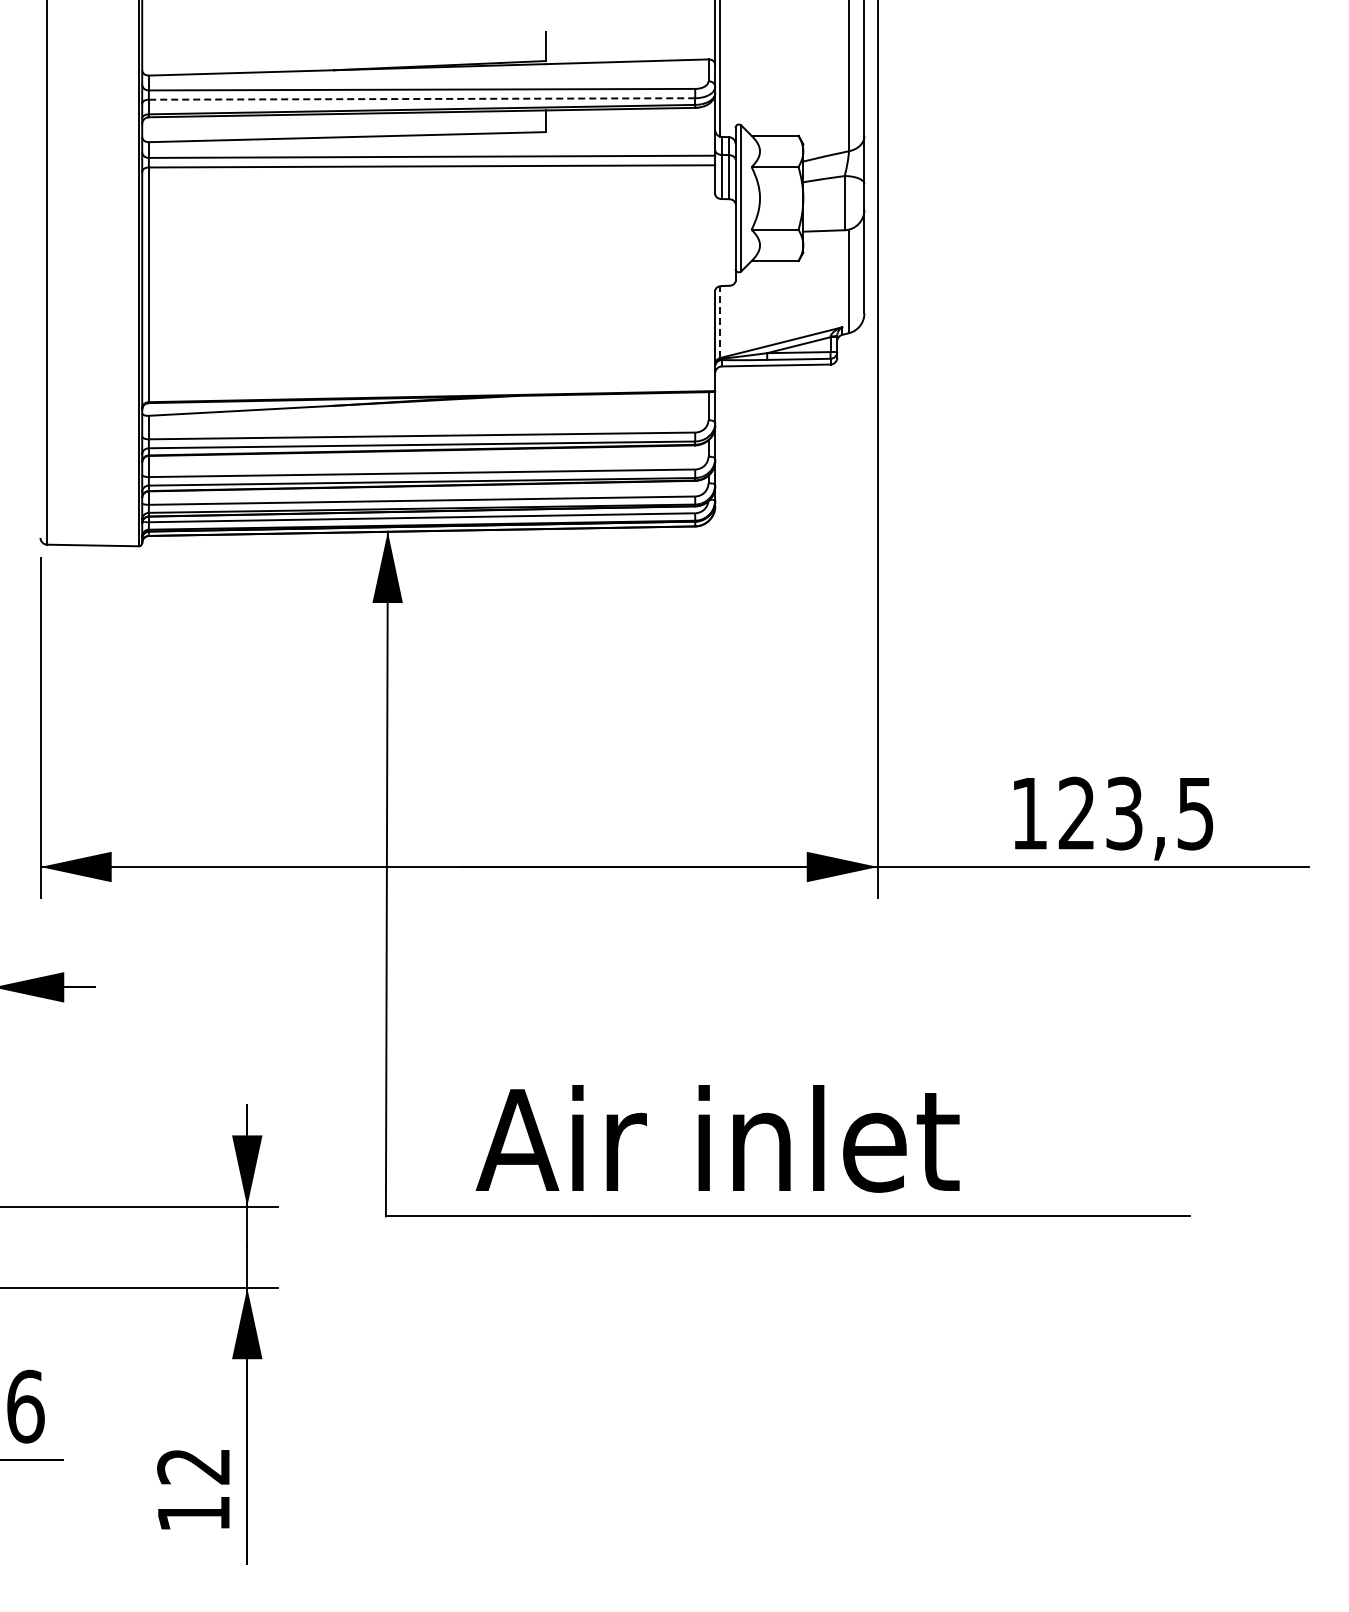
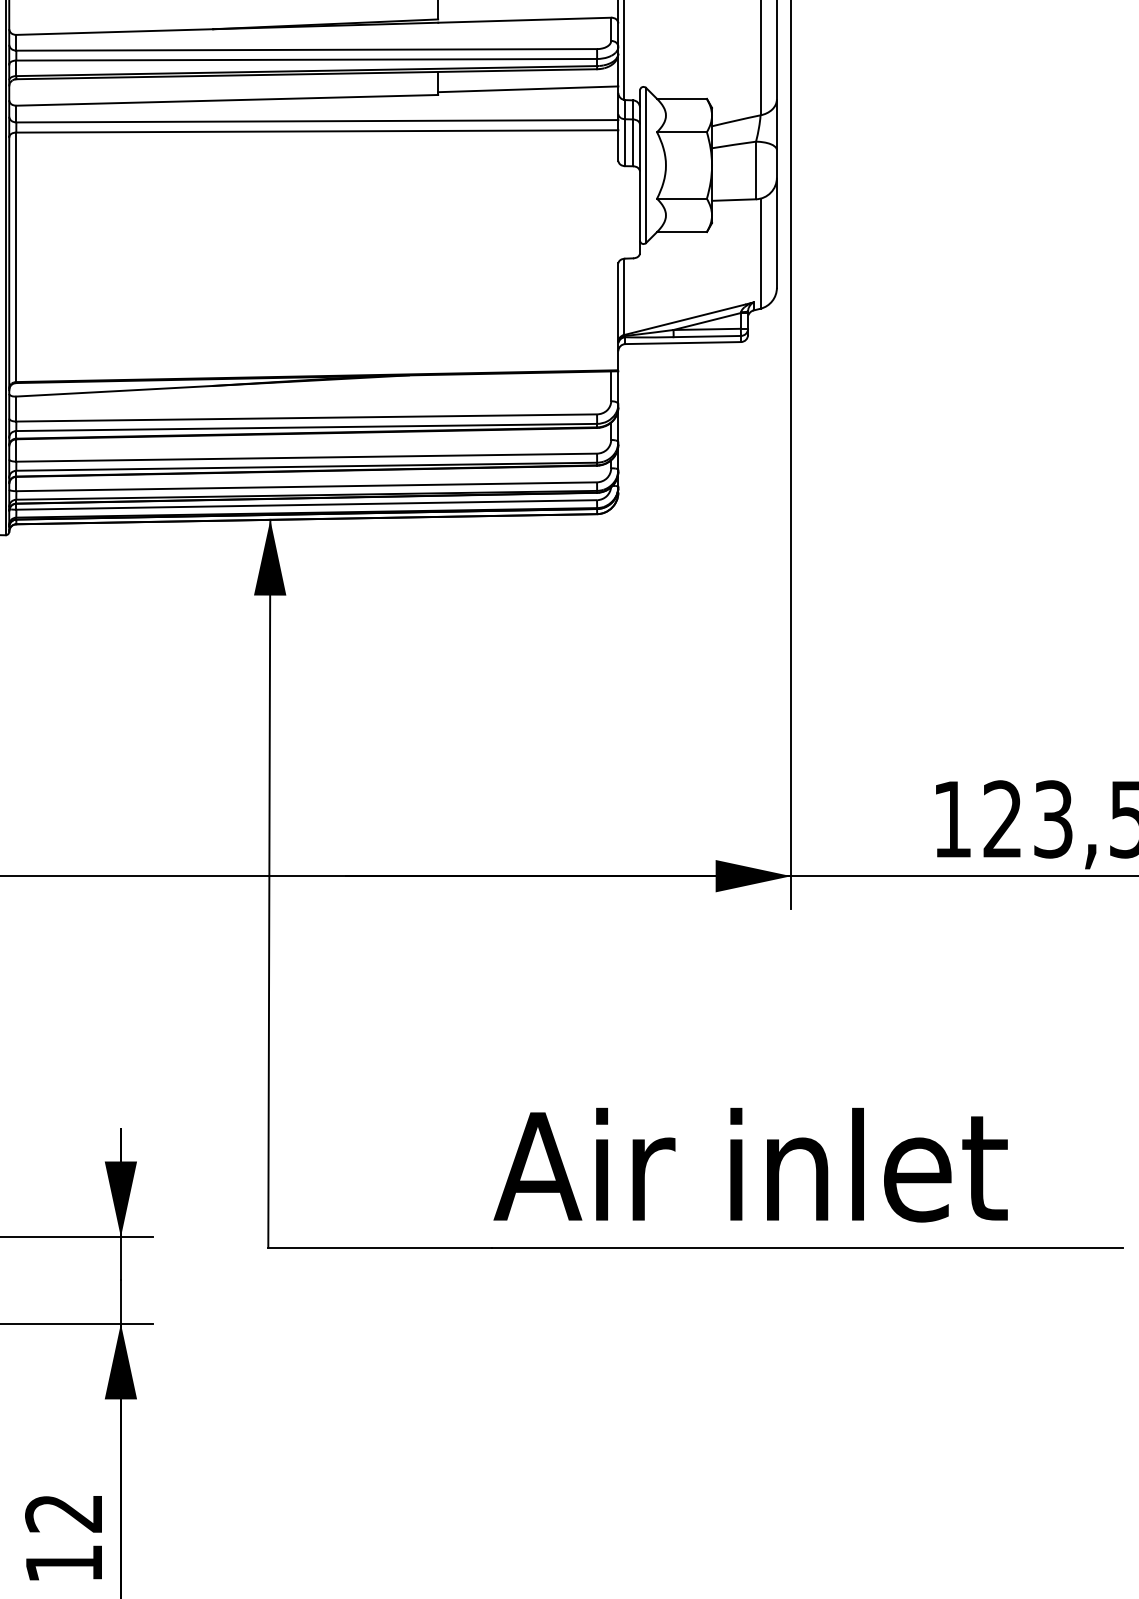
line: (421, 98) -> (306, 59), dashed -> solid
line: (630, 126) -> (528, 89), added
line: (720, 322) -> (623, 297), dashed -> solid
text: (717, 1138) -> (750, 1164), moved

